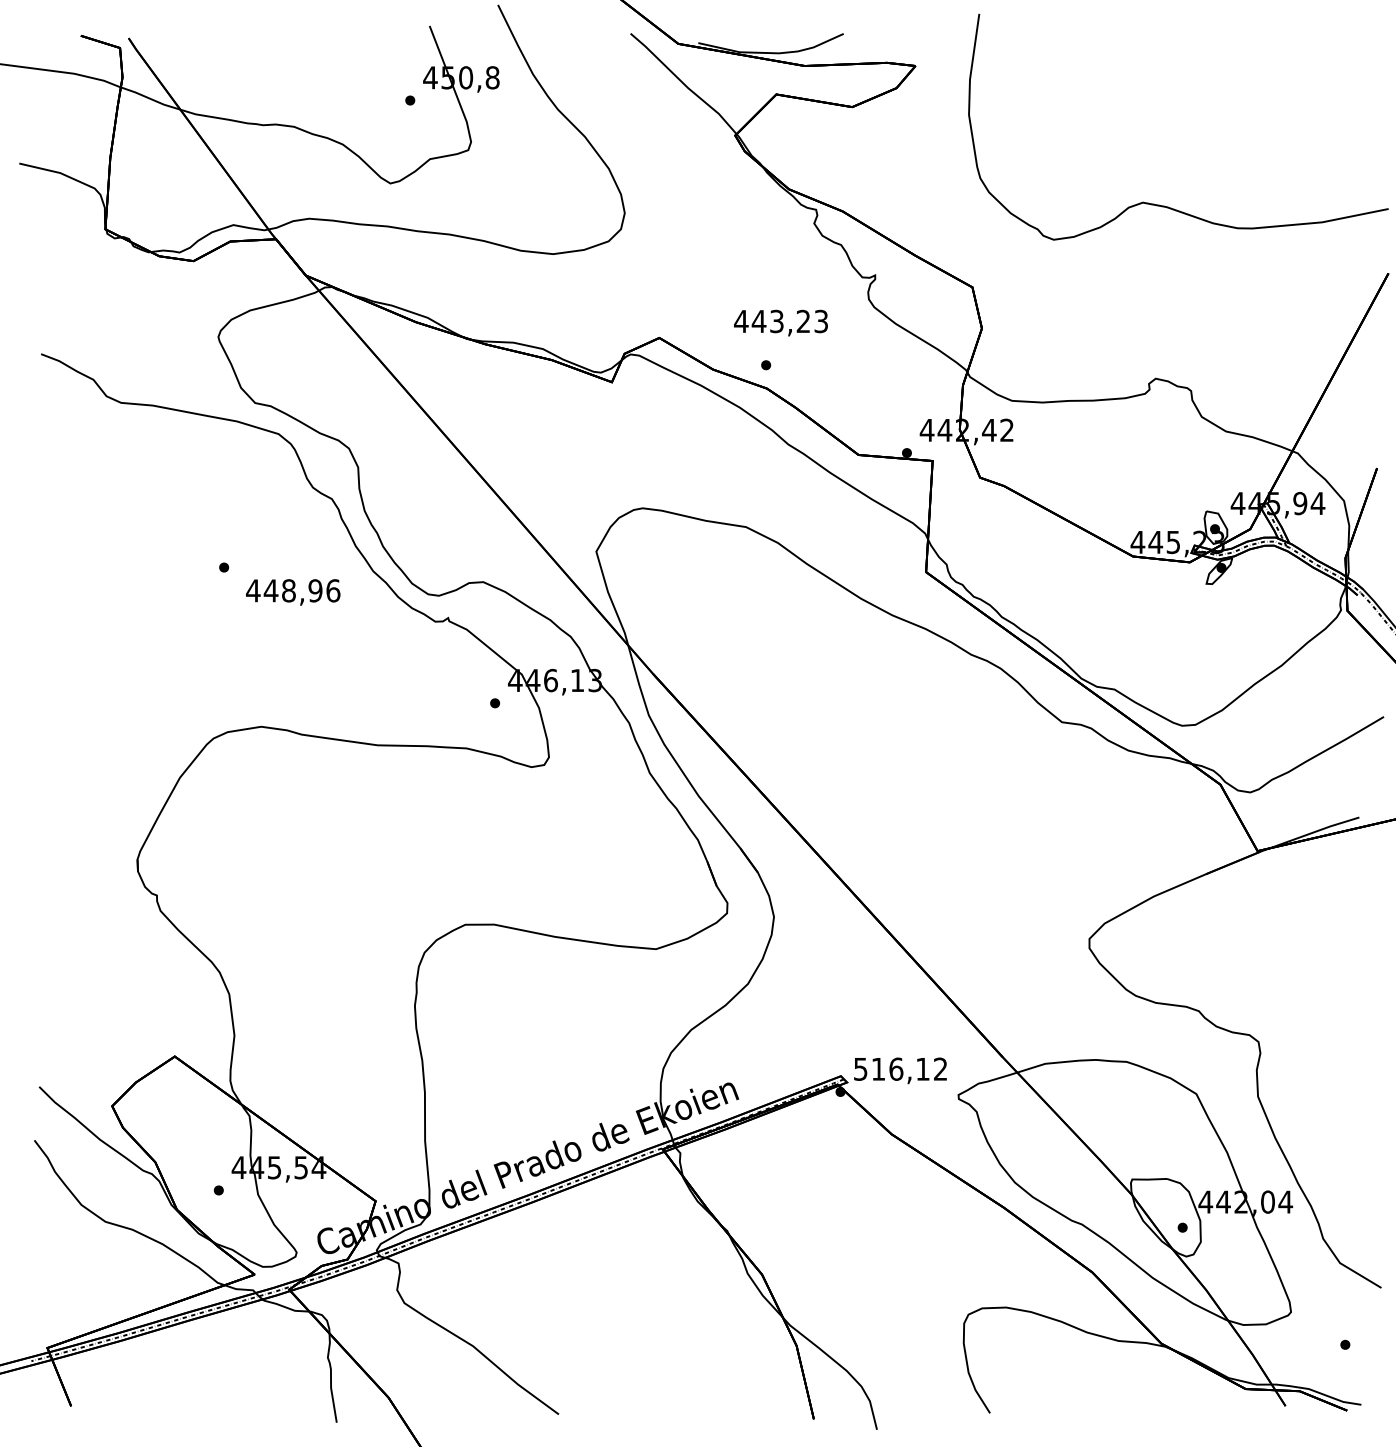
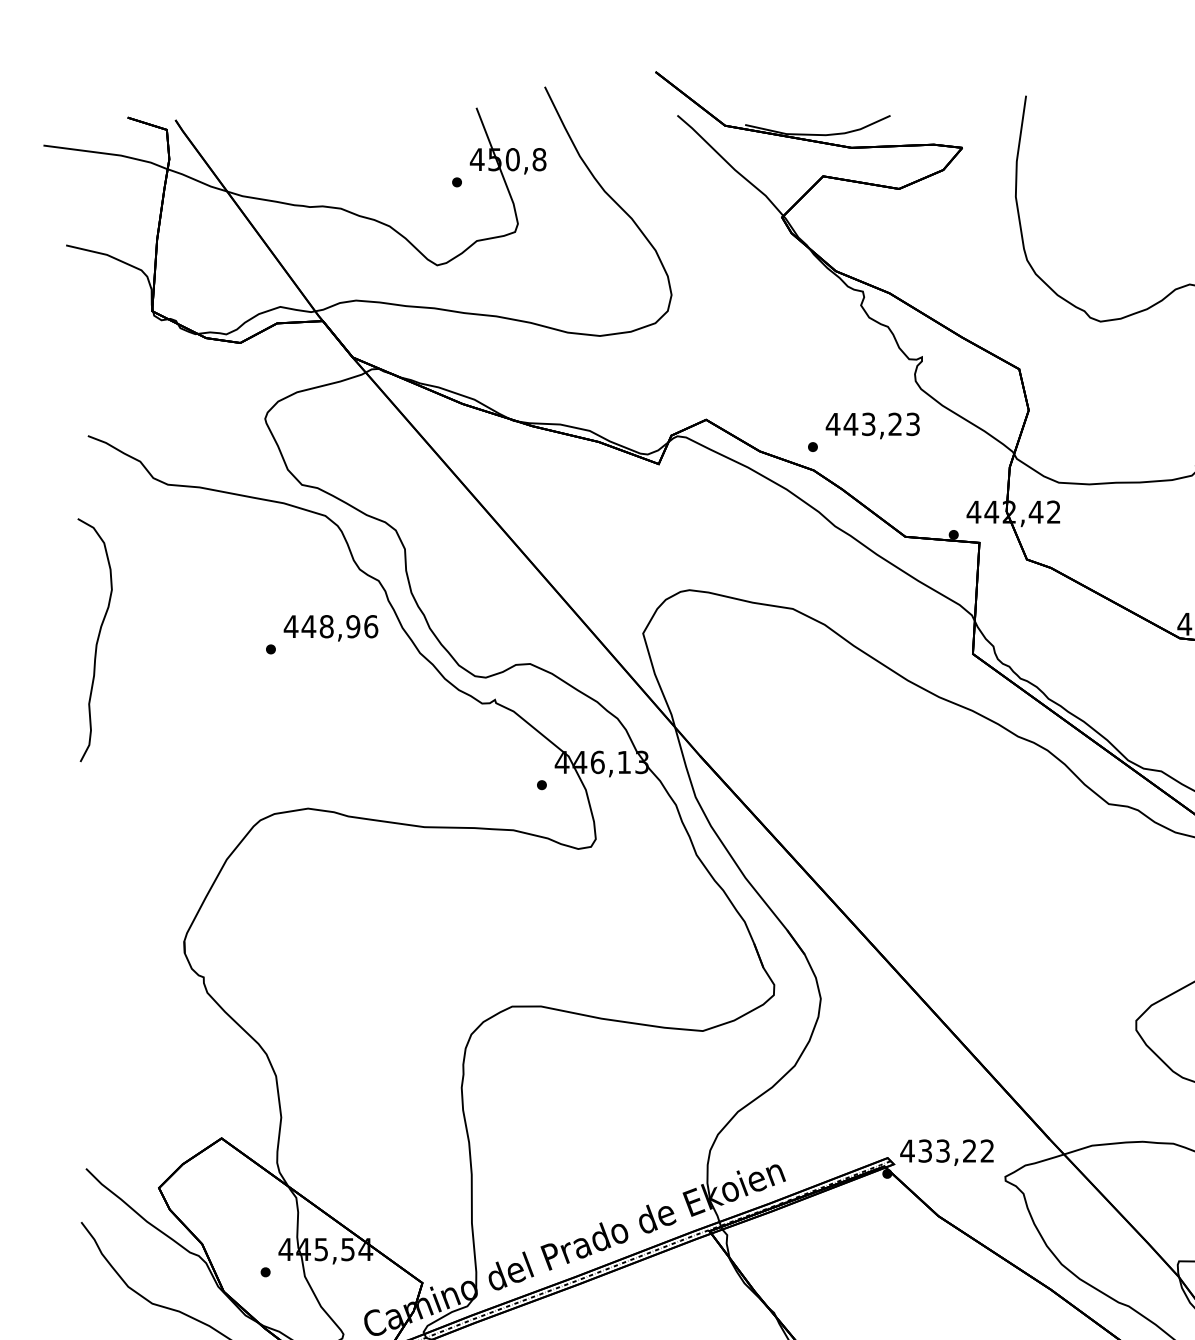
text: (780, 322) -> (872, 425), moved
curve: (49, 559) -> (96, 641), added
text: (293, 592) -> (331, 628), moved
text: (891, 1068) -> (938, 1150), 516,12 -> 433,22

